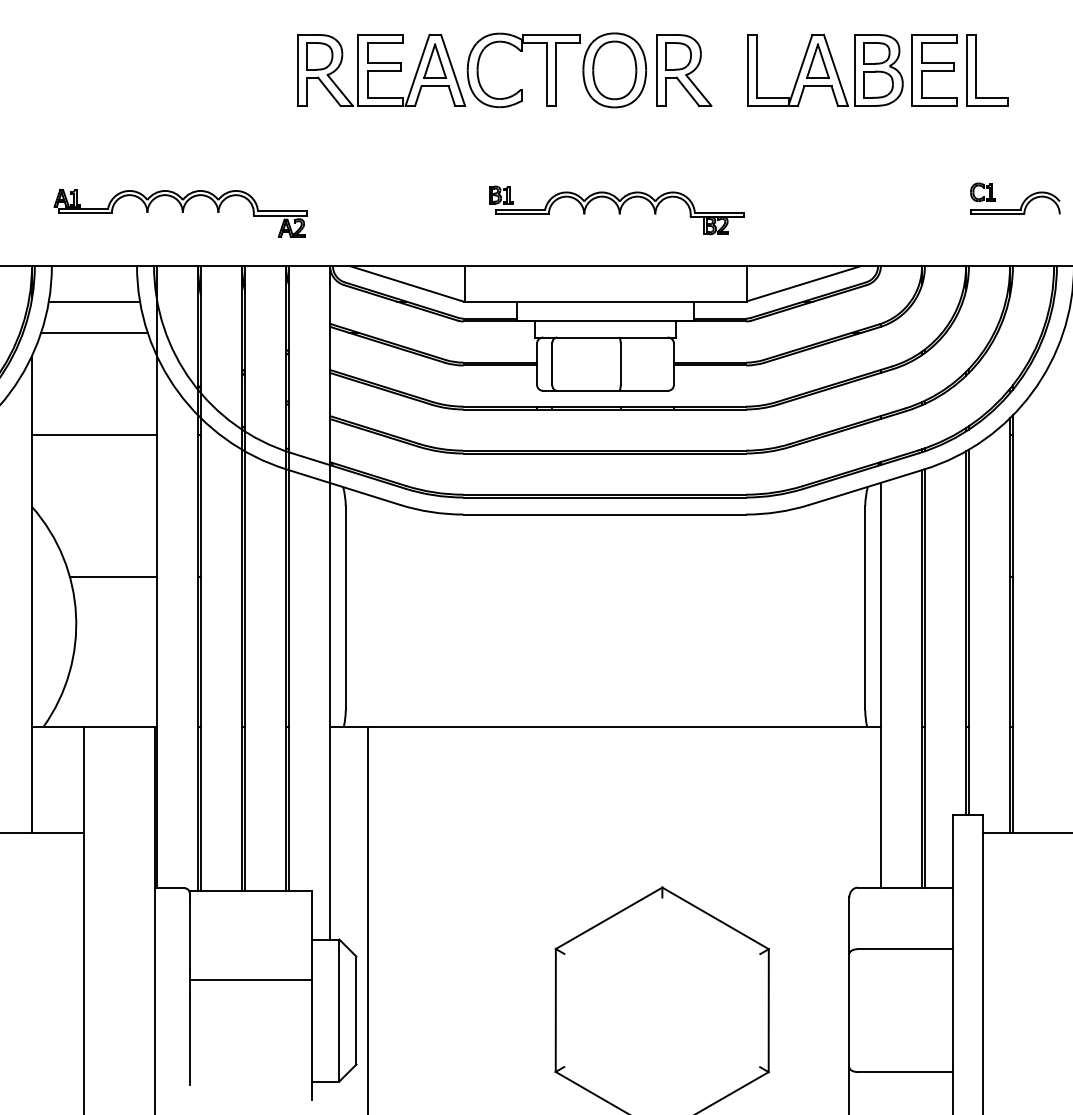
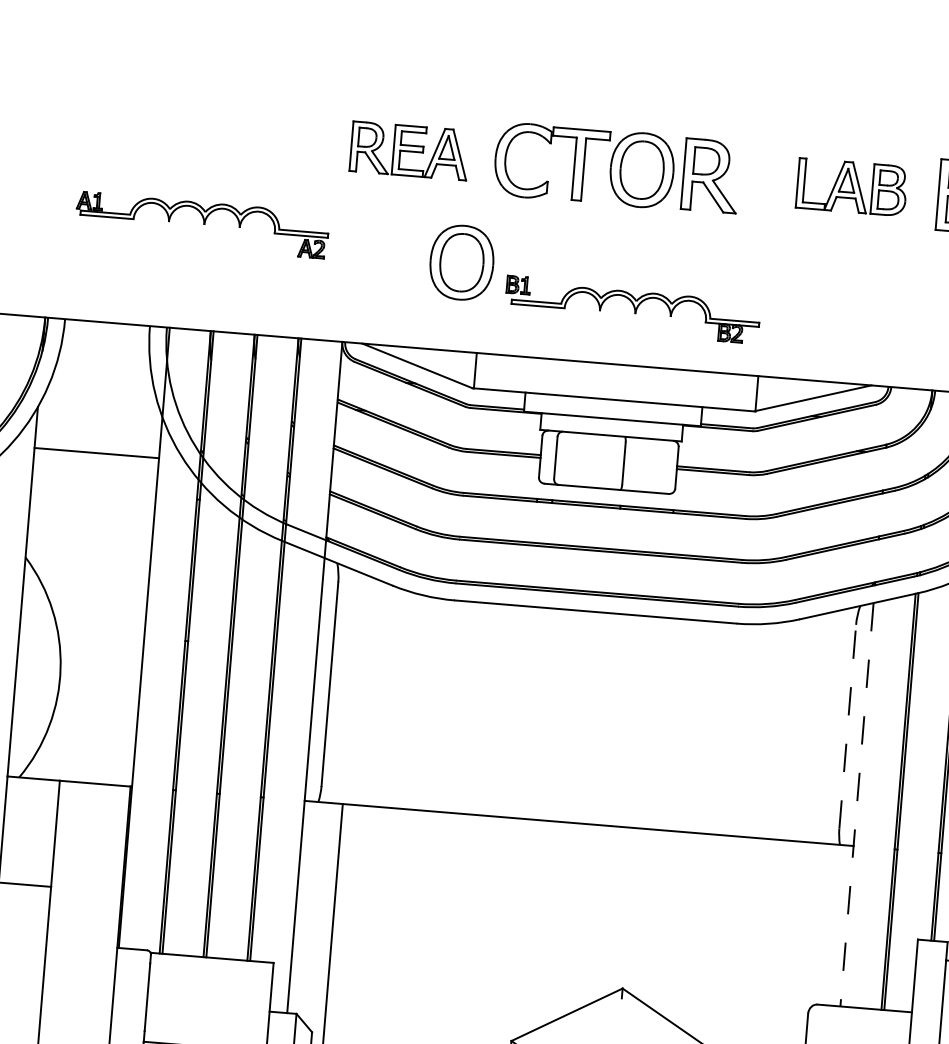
part: (381, 69) -> (409, 150), size x0.7
part: (825, 69) -> (852, 186), size x0.7
part: (442, 177) -> (461, 262), added
part: (180, 212) -> (201, 224), moved
line: (94, 301) -> (104, 357), removed
line: (94, 332) -> (102, 388), removed
line: (93, 435) -> (95, 453), moved
line: (112, 577) -> (100, 634), removed
line: (865, 607) -> (848, 726), solid -> dashed
line: (880, 685) -> (856, 804), solid -> dashed

